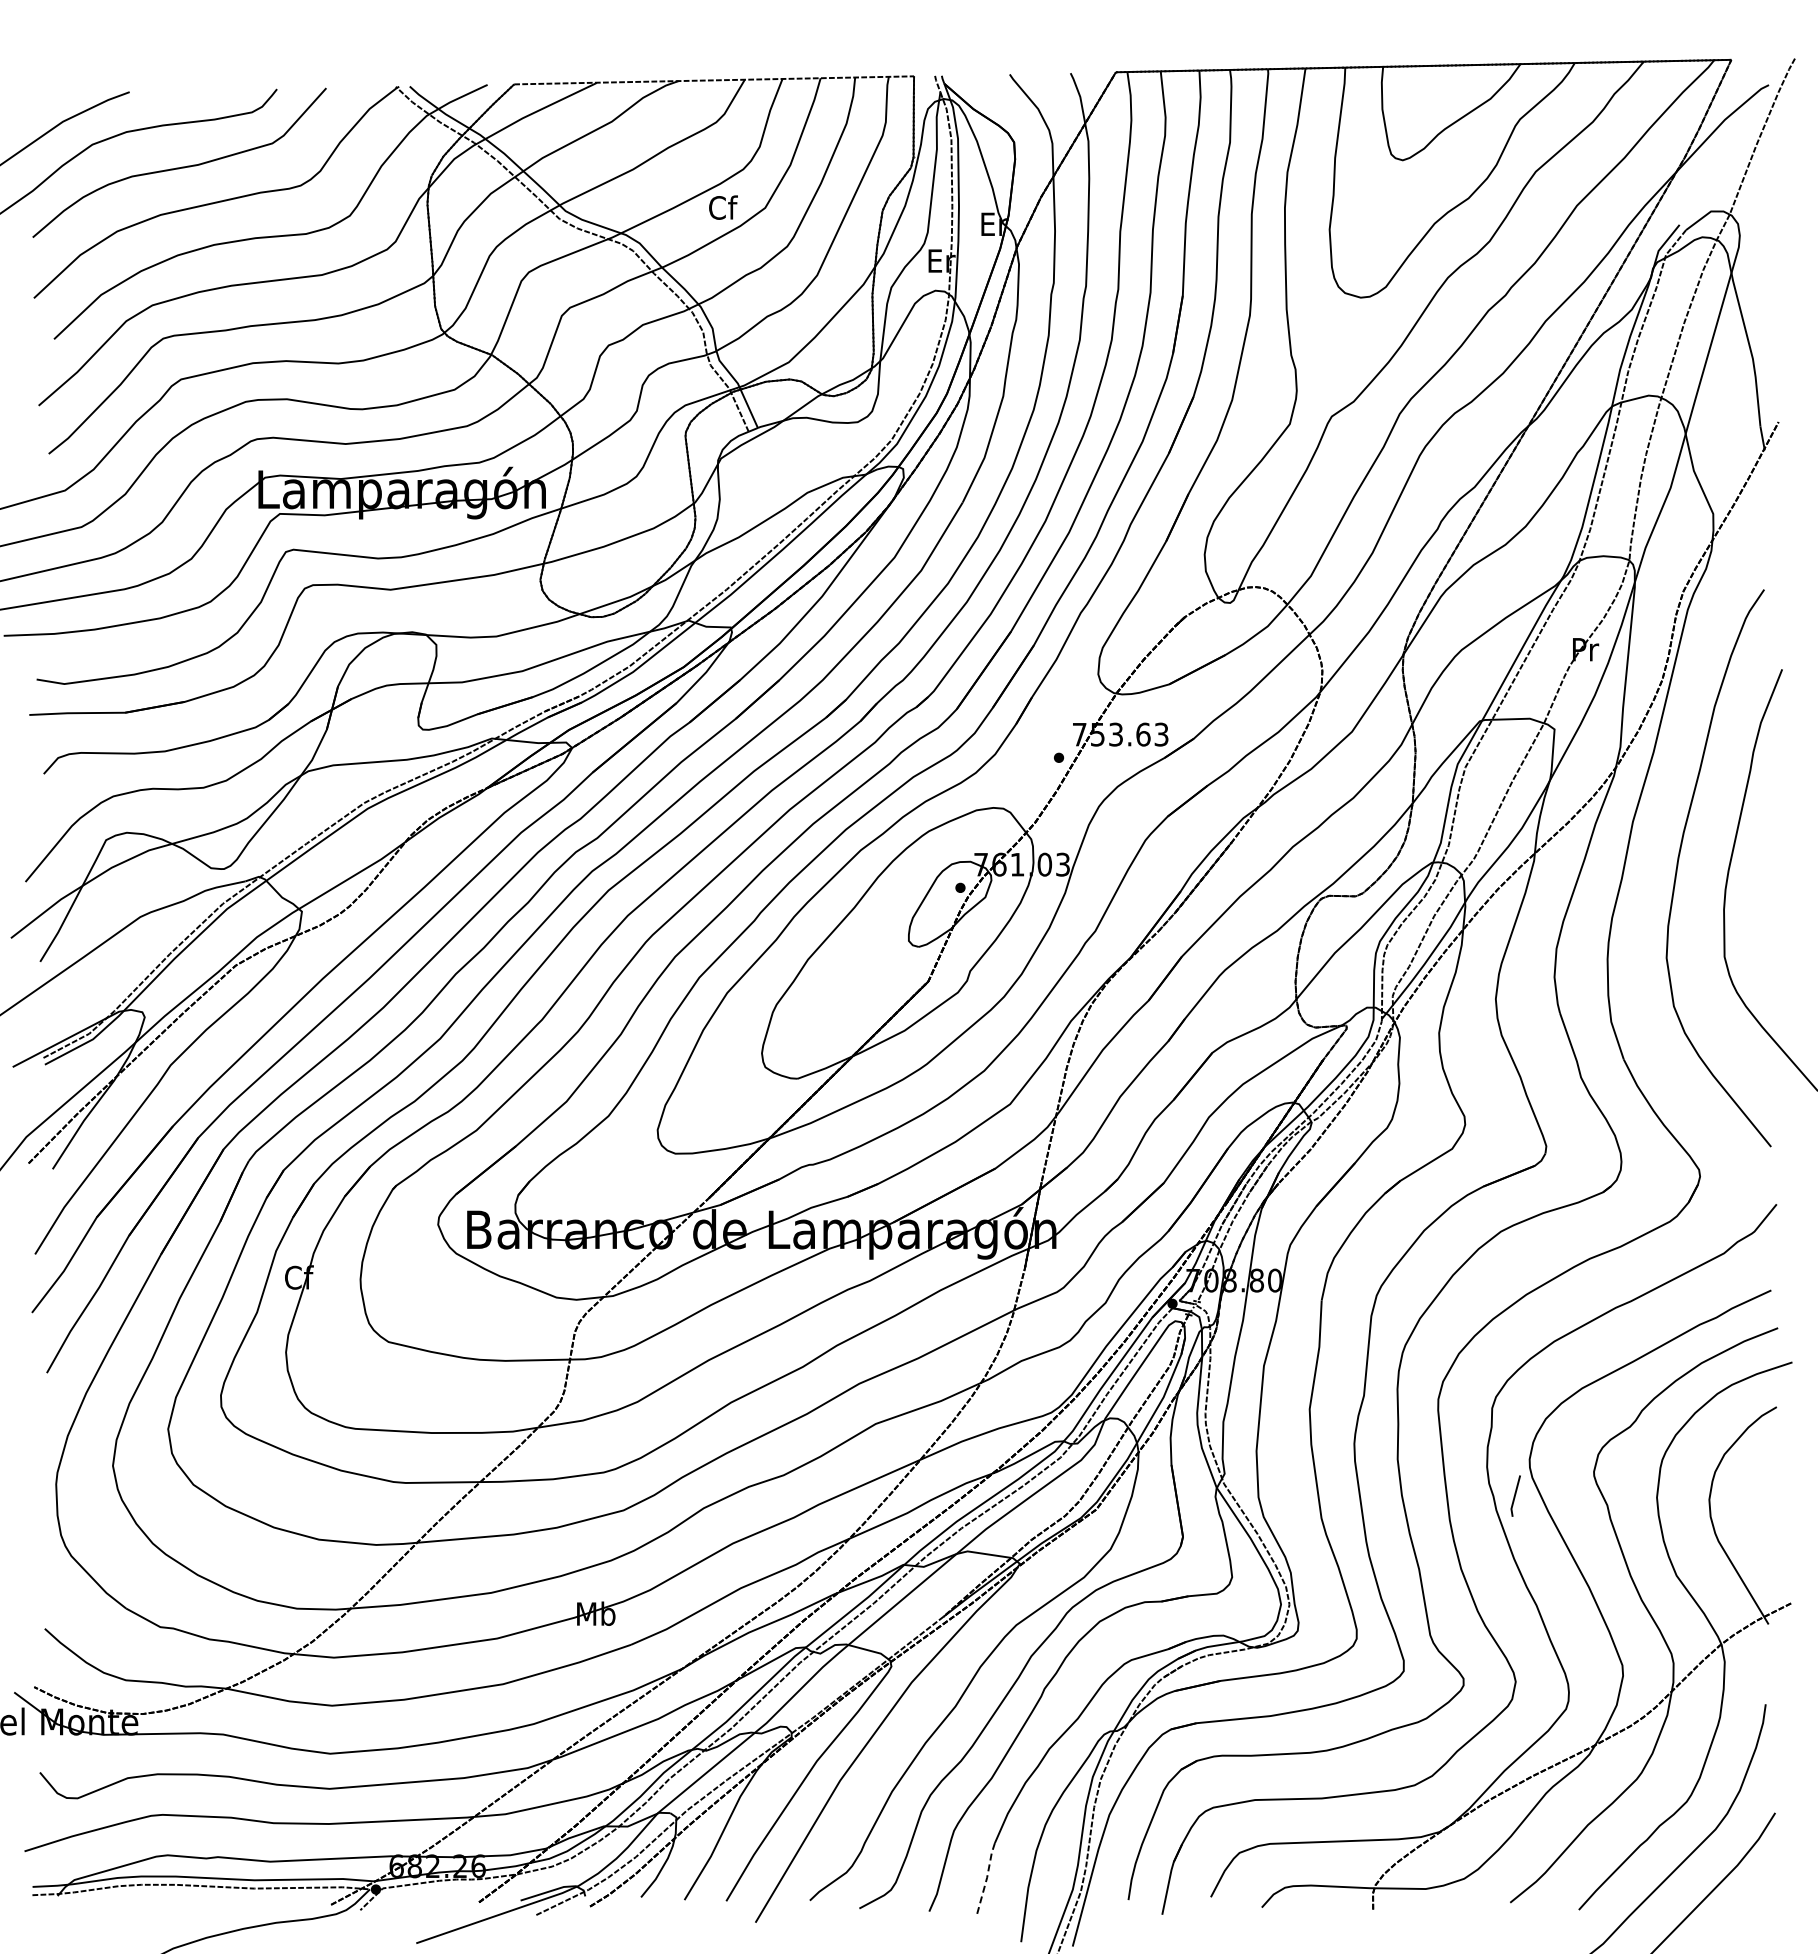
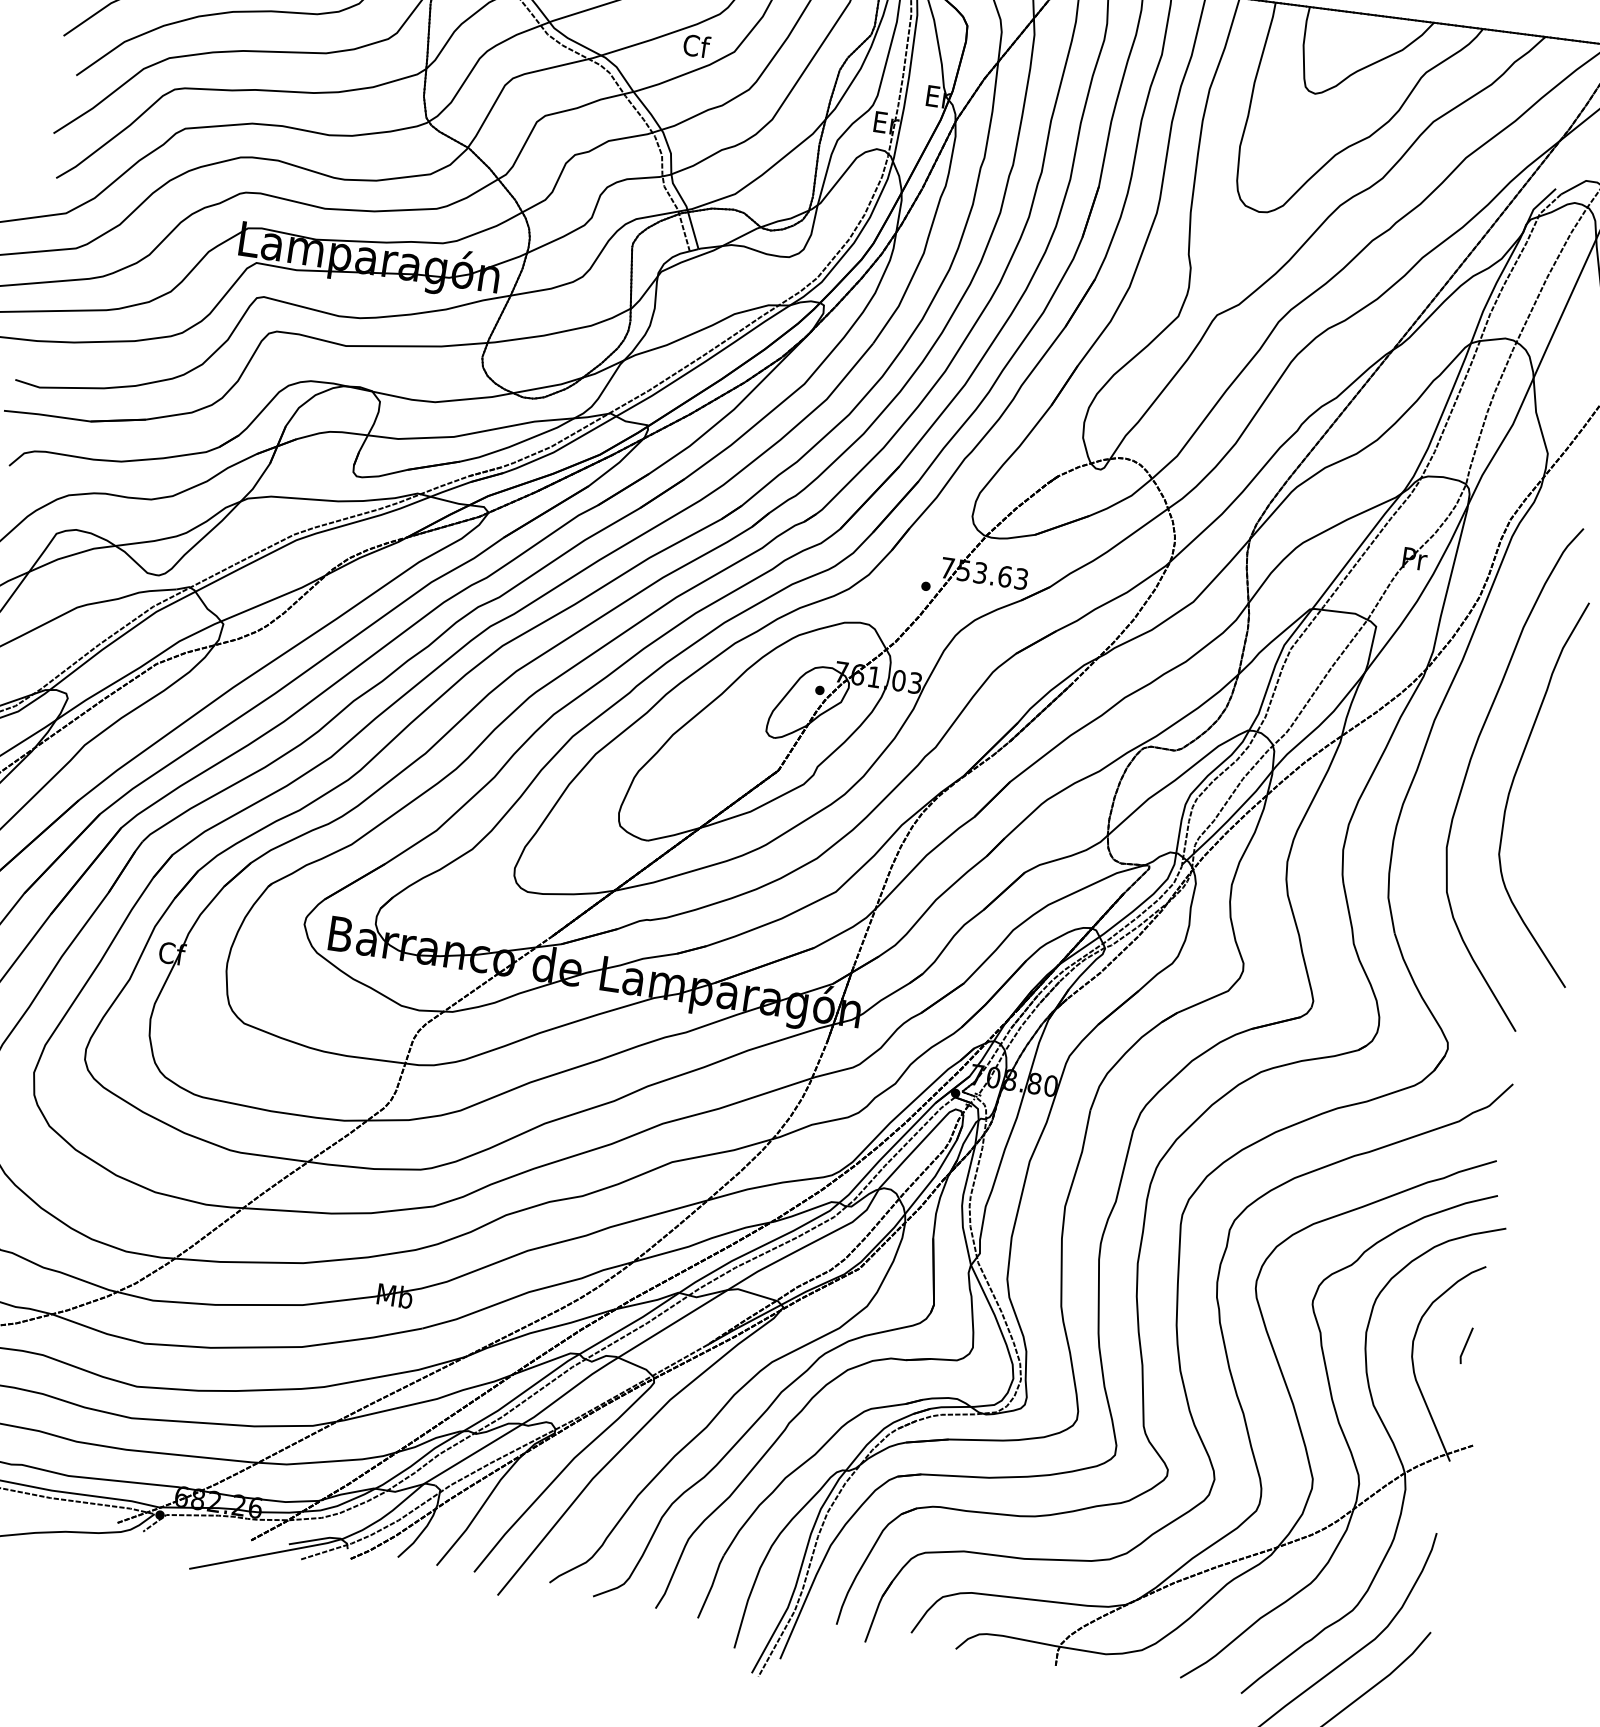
line: (1515, 1495) -> (1466, 1345), moved
line: (987, 1877) -> (712, 1585), dashed -> solid

